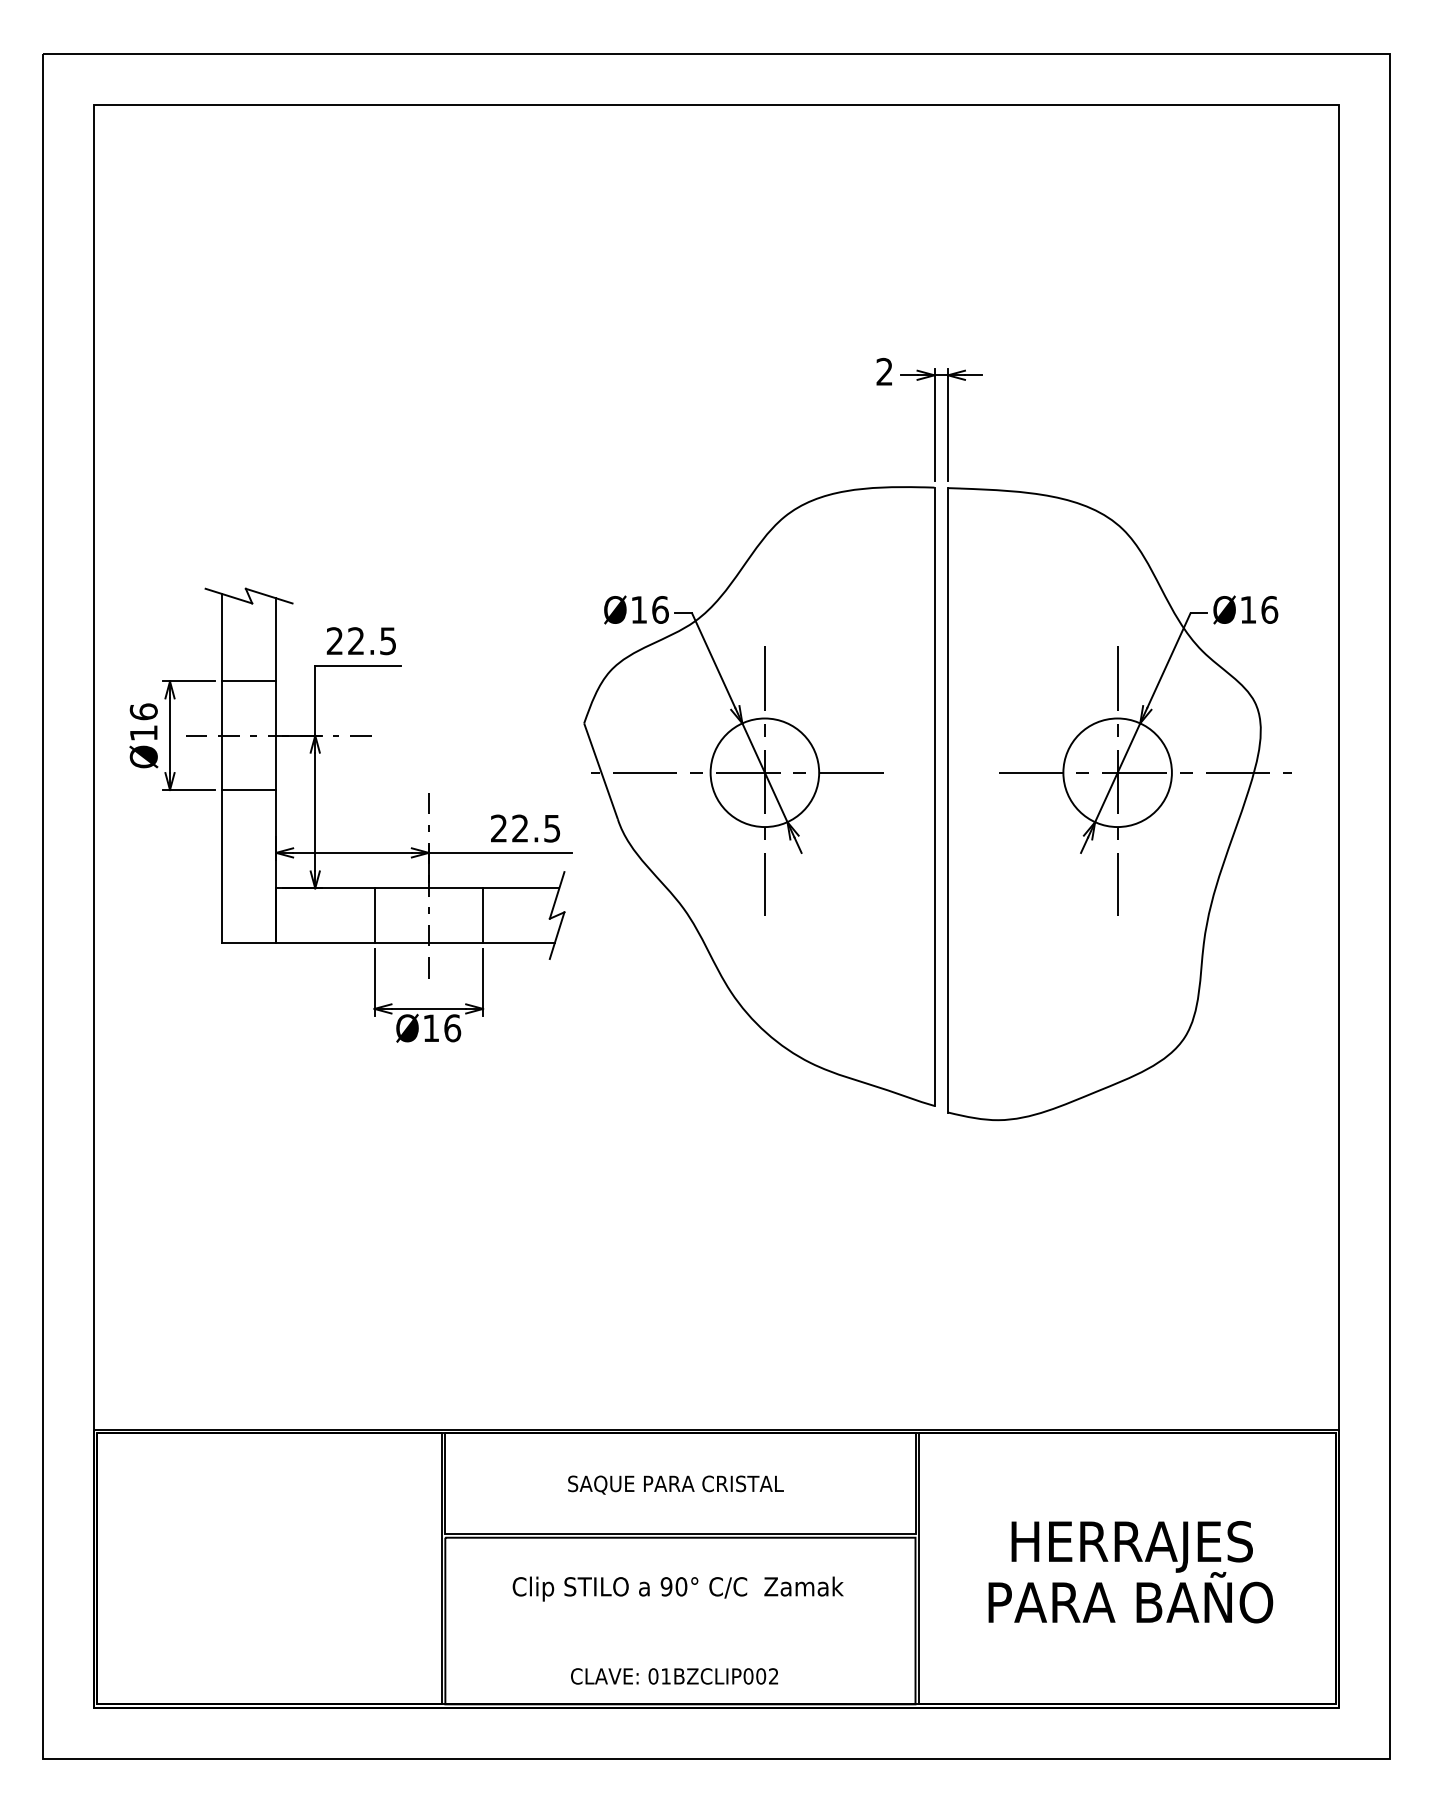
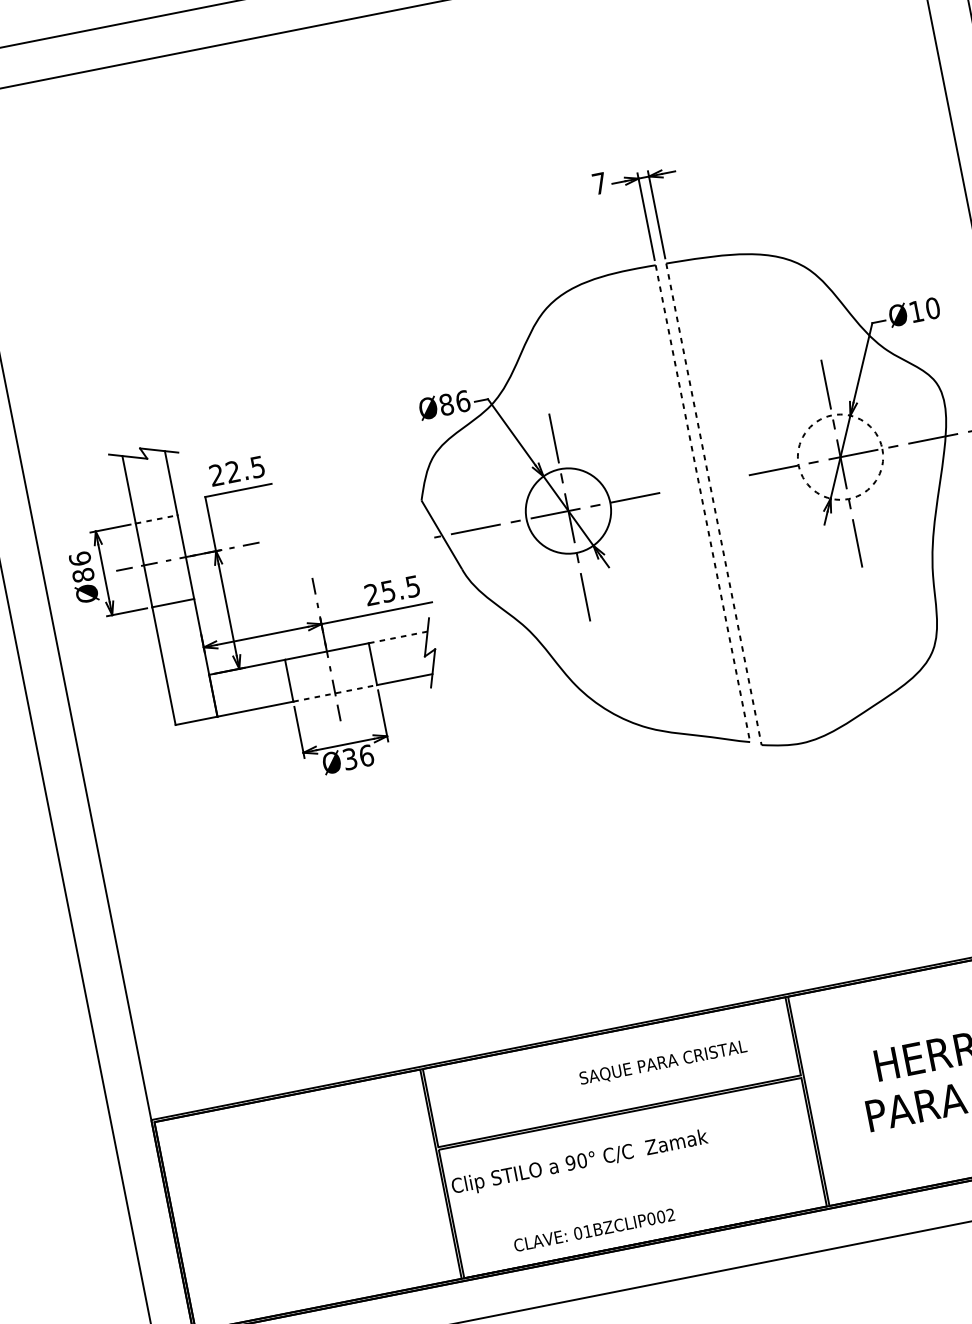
text: (884, 371) -> (599, 183), 2 -> 7
text: (638, 609) -> (446, 404), Ø16 -> Ø86
text: (1269, 609) -> (932, 308), Ø16 -> Ø10
line: (249, 681) -> (157, 519), solid -> dashed
text: (143, 732) -> (83, 574), Ø16 -> Ø86
circle: (1117, 772) -> (840, 457), solid -> dashed
line: (934, 797) -> (703, 504), solid -> dashed
line: (948, 800) -> (714, 504), solid -> dashed
text: (520, 828) -> (388, 591), 22.5 -> 25.5
line: (520, 888) -> (397, 637), solid -> dashed
line: (429, 942) -> (335, 693), solid -> dashed
text: (431, 1028) -> (350, 759), Ø16 -> Ø36
text: (675, 1484) -> (662, 1062), moved
text: (677, 1588) -> (579, 1162), moved
text: (674, 1676) -> (594, 1230), moved

